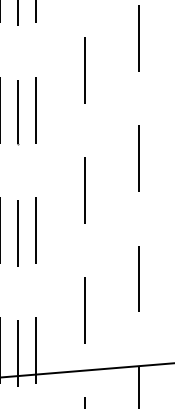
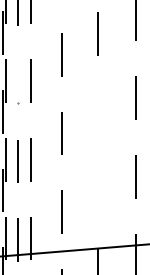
line: (18, 112) -> (18, 82), removed
line: (138, 158) -> (97, 112), removed
line: (138, 278) -> (97, 191), removed

